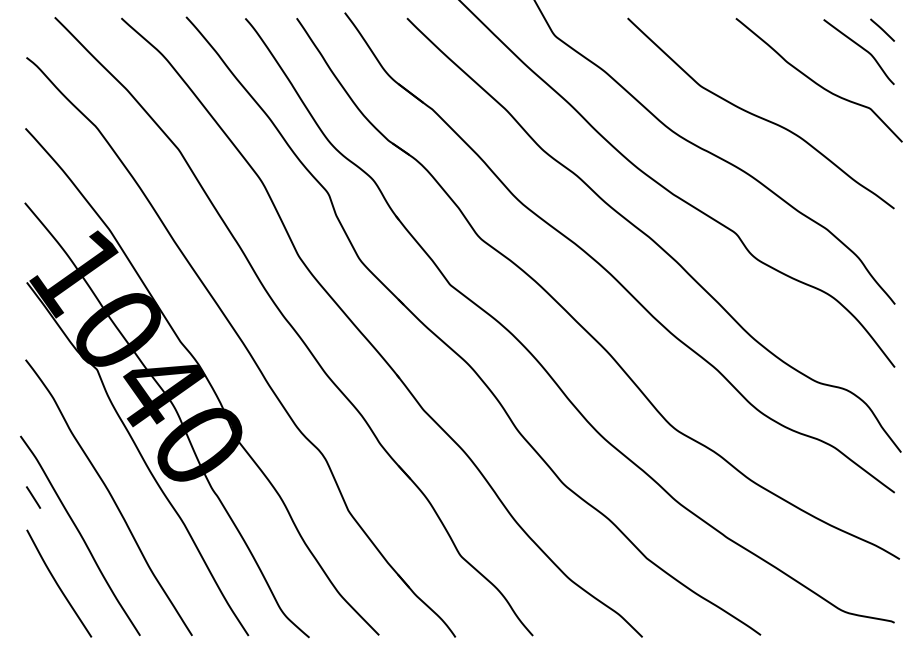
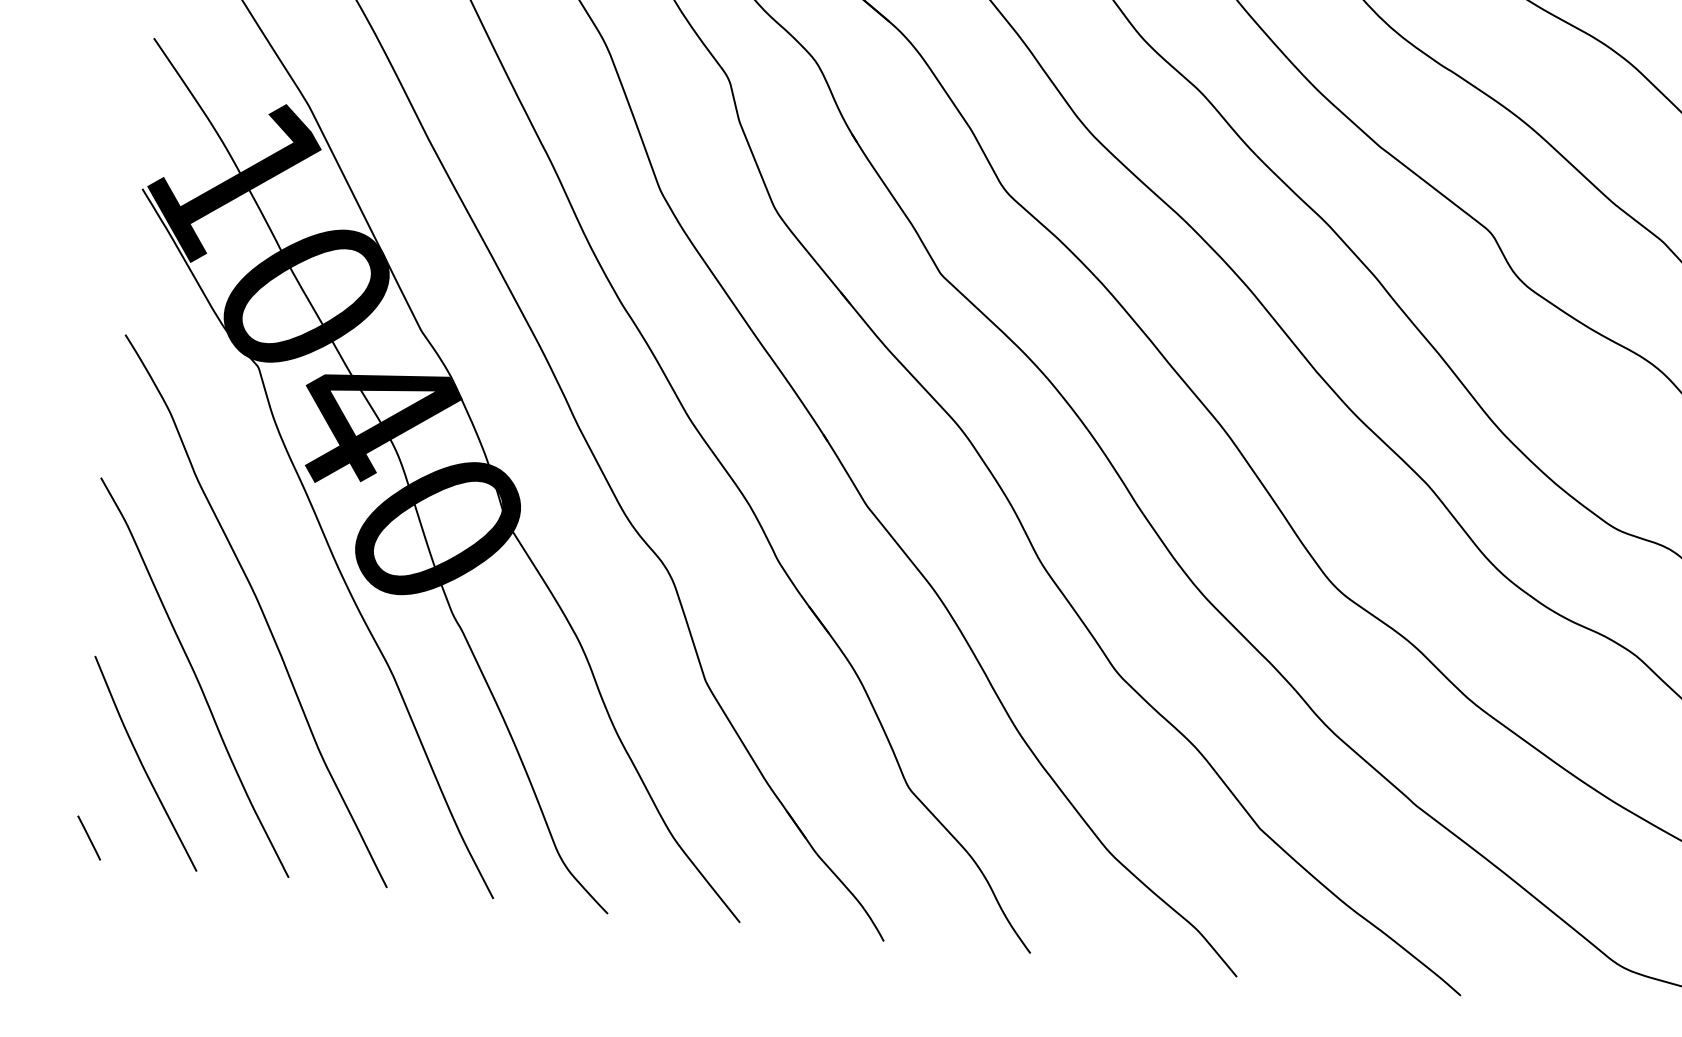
line: (33, 497) -> (89, 837), moved

